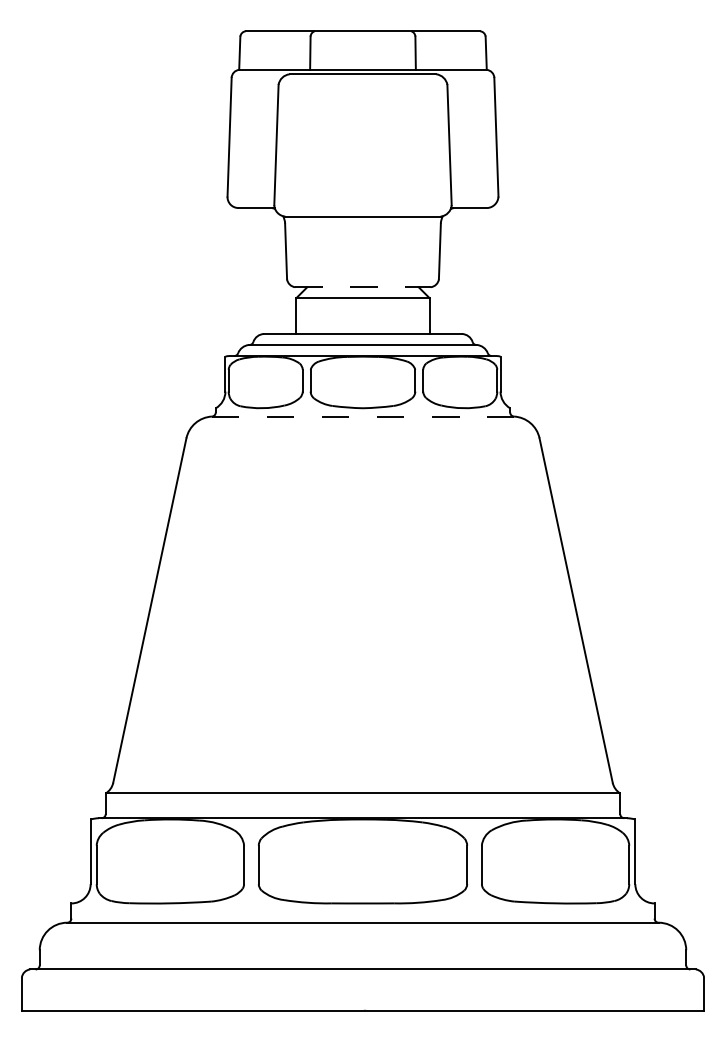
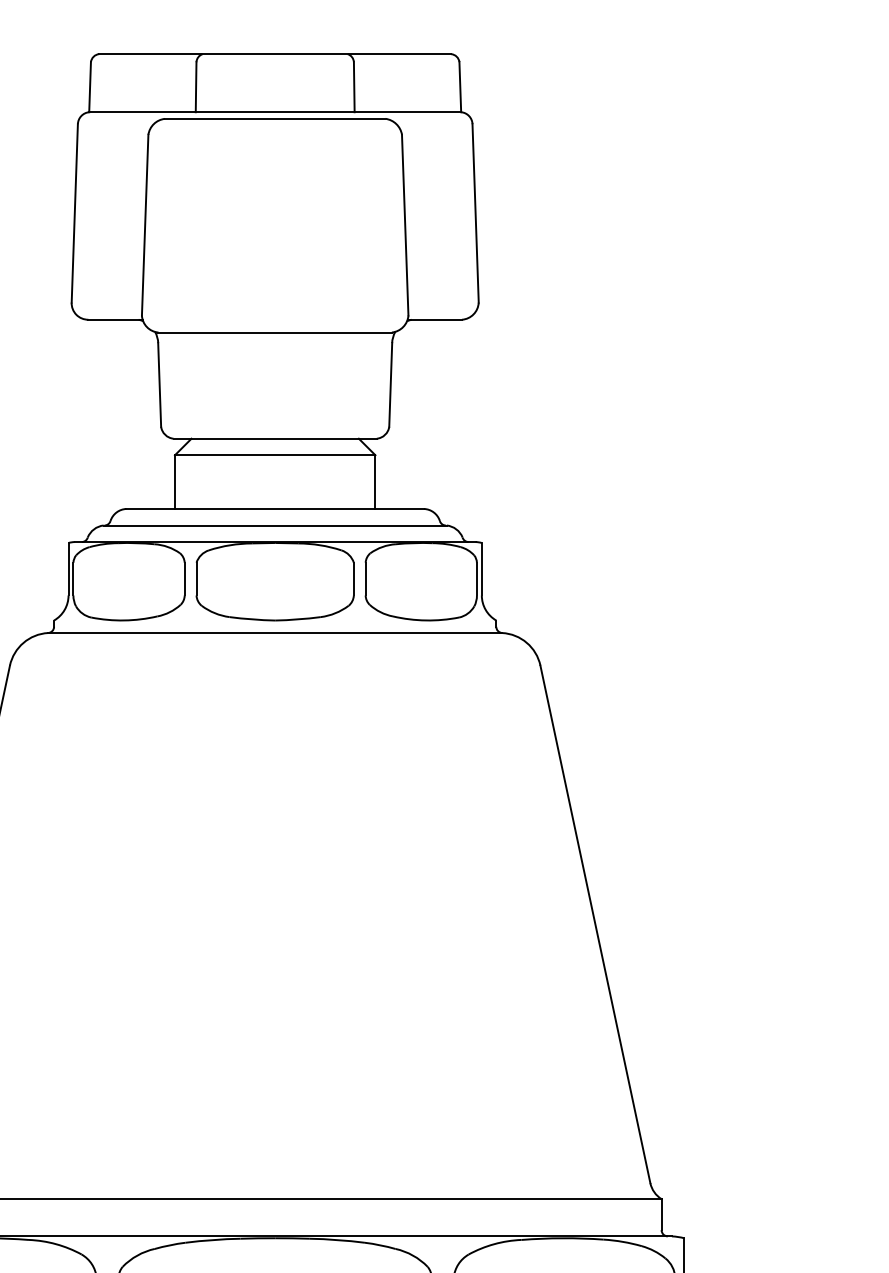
line: (362, 287) -> (274, 439), dashed -> solid
line: (363, 416) -> (275, 632), dashed -> solid

